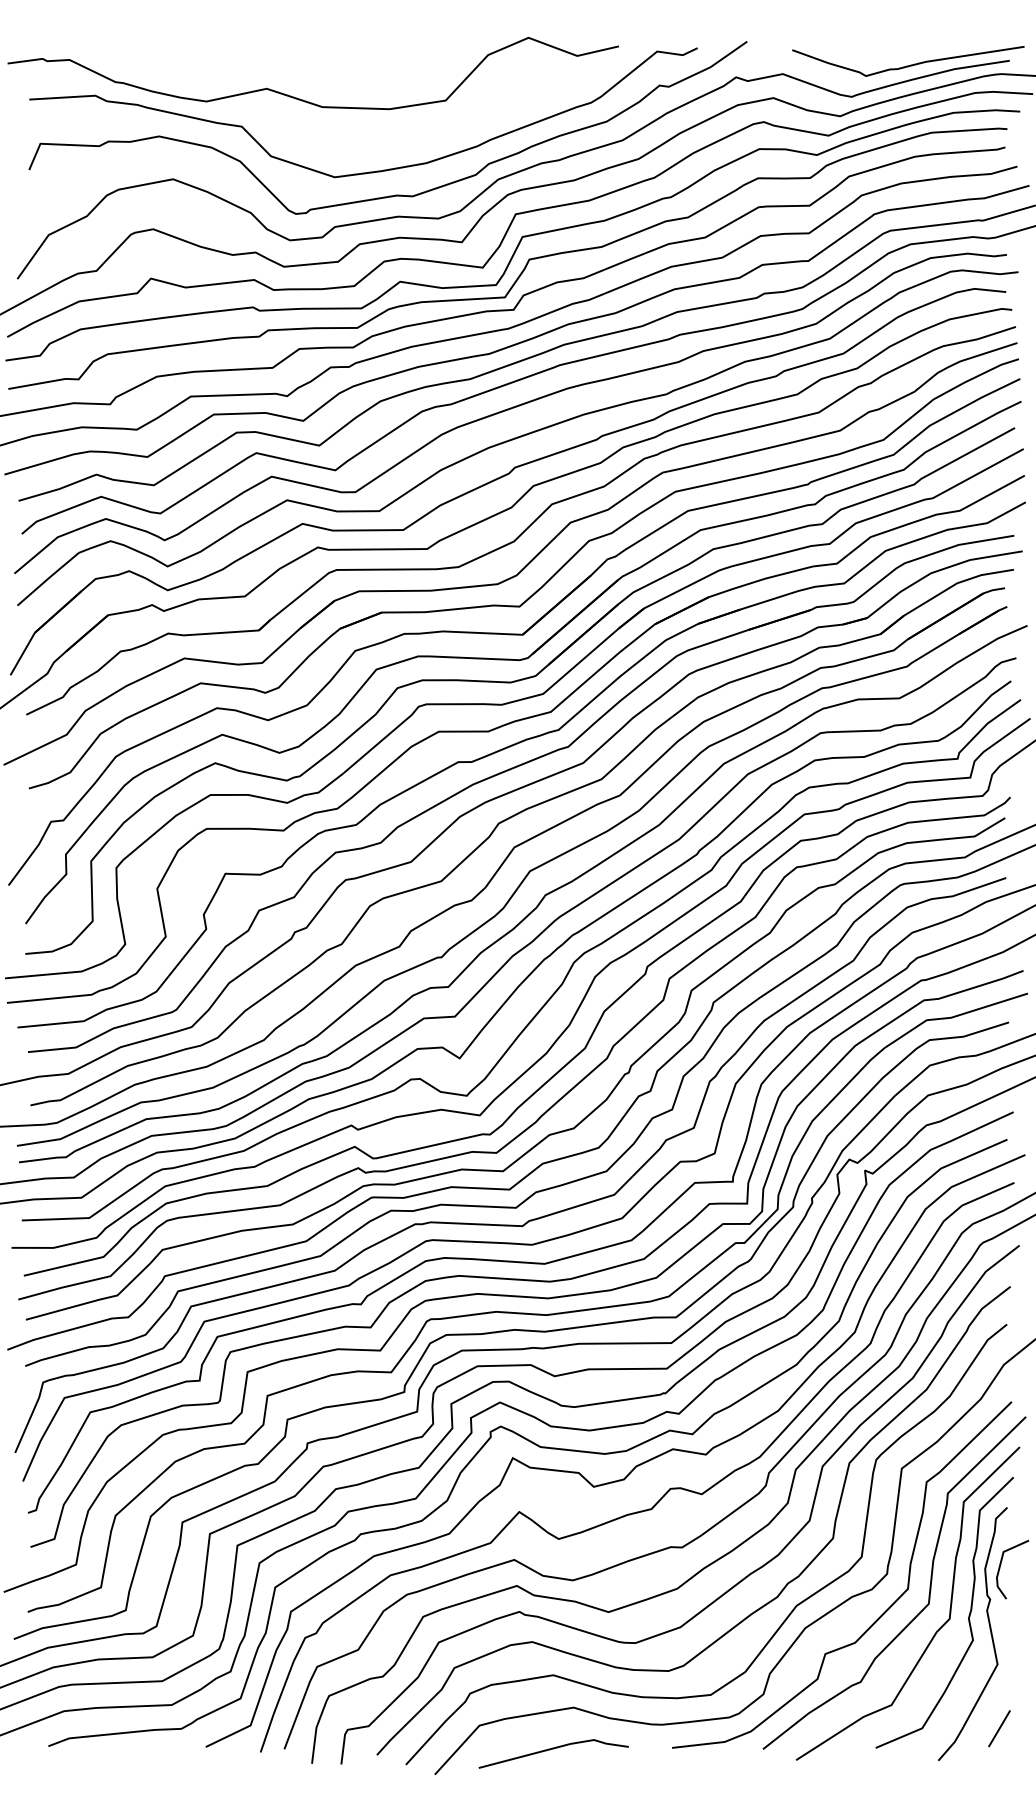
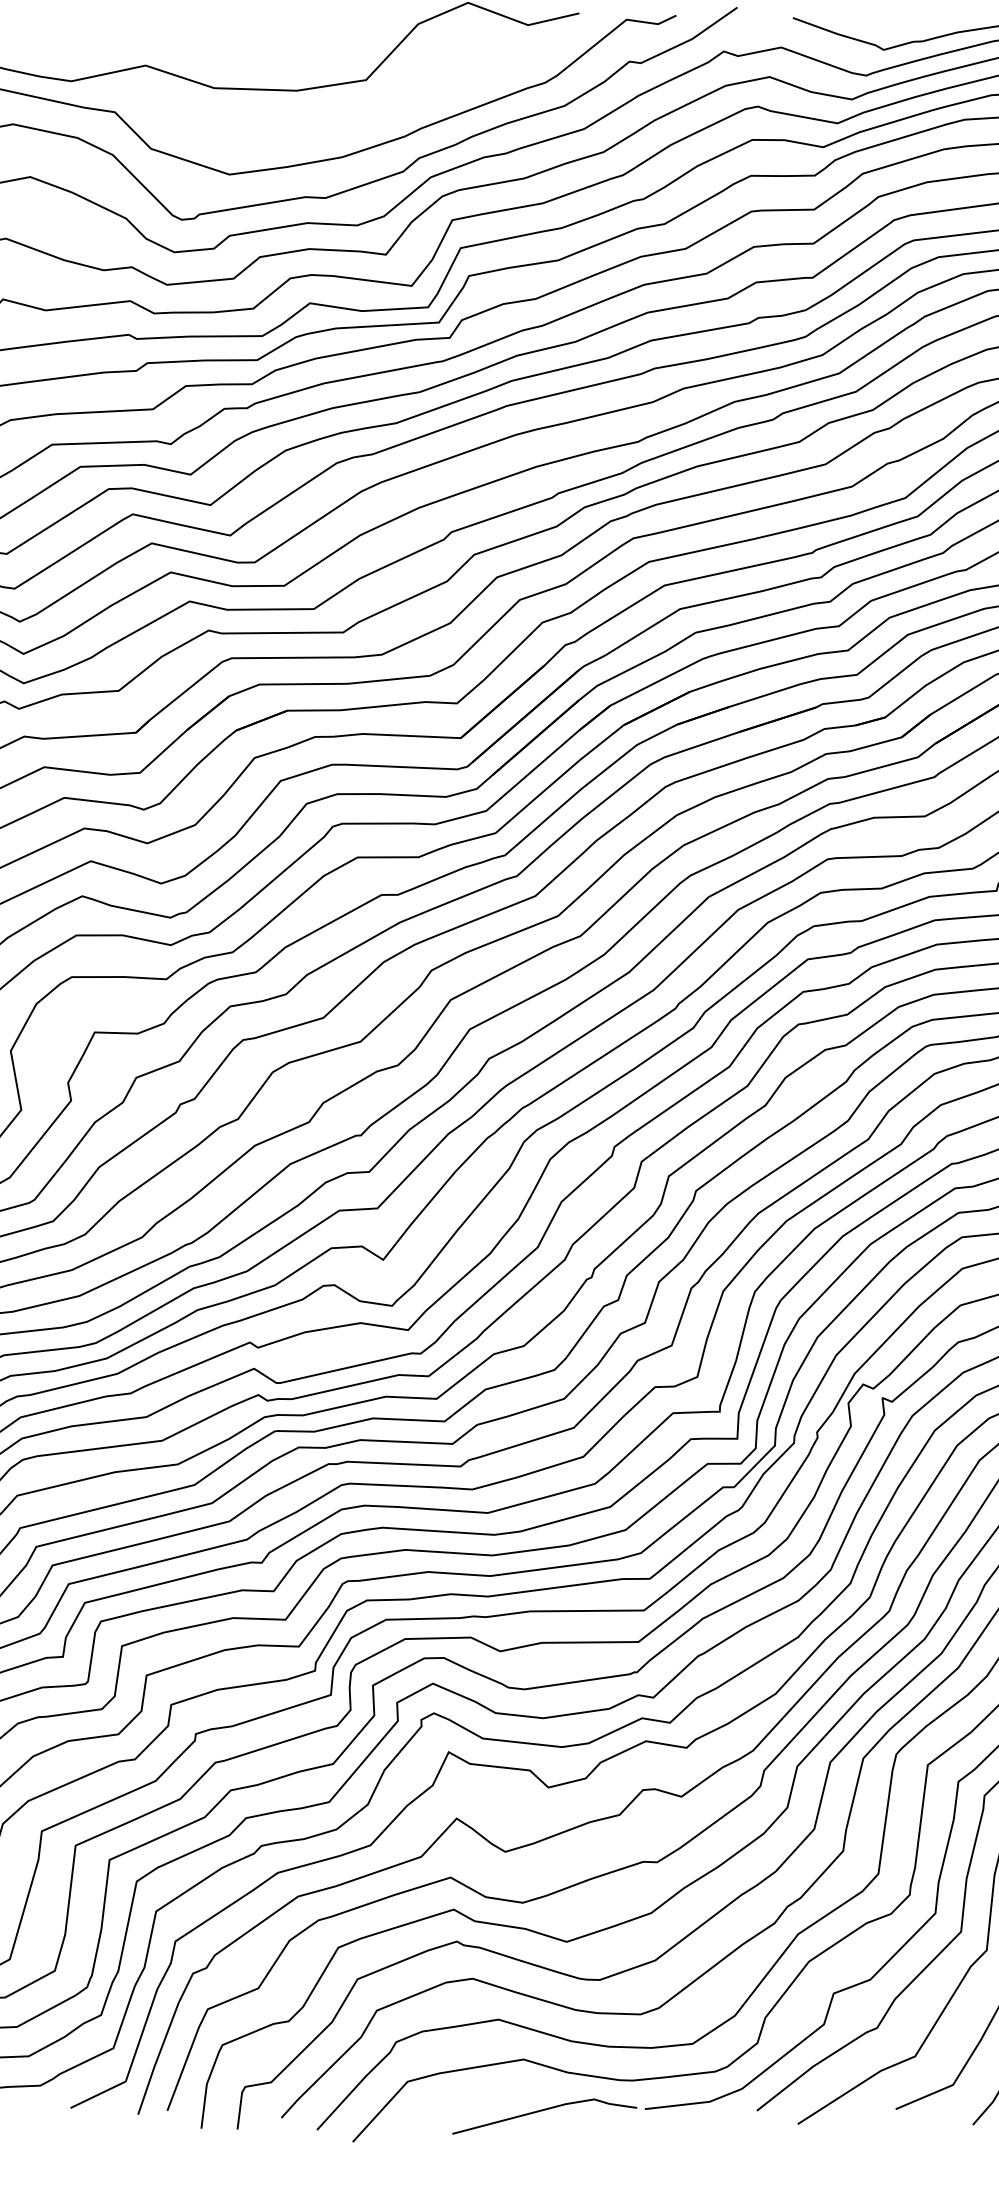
line: (553, 1749) -> (544, 2111), moved

